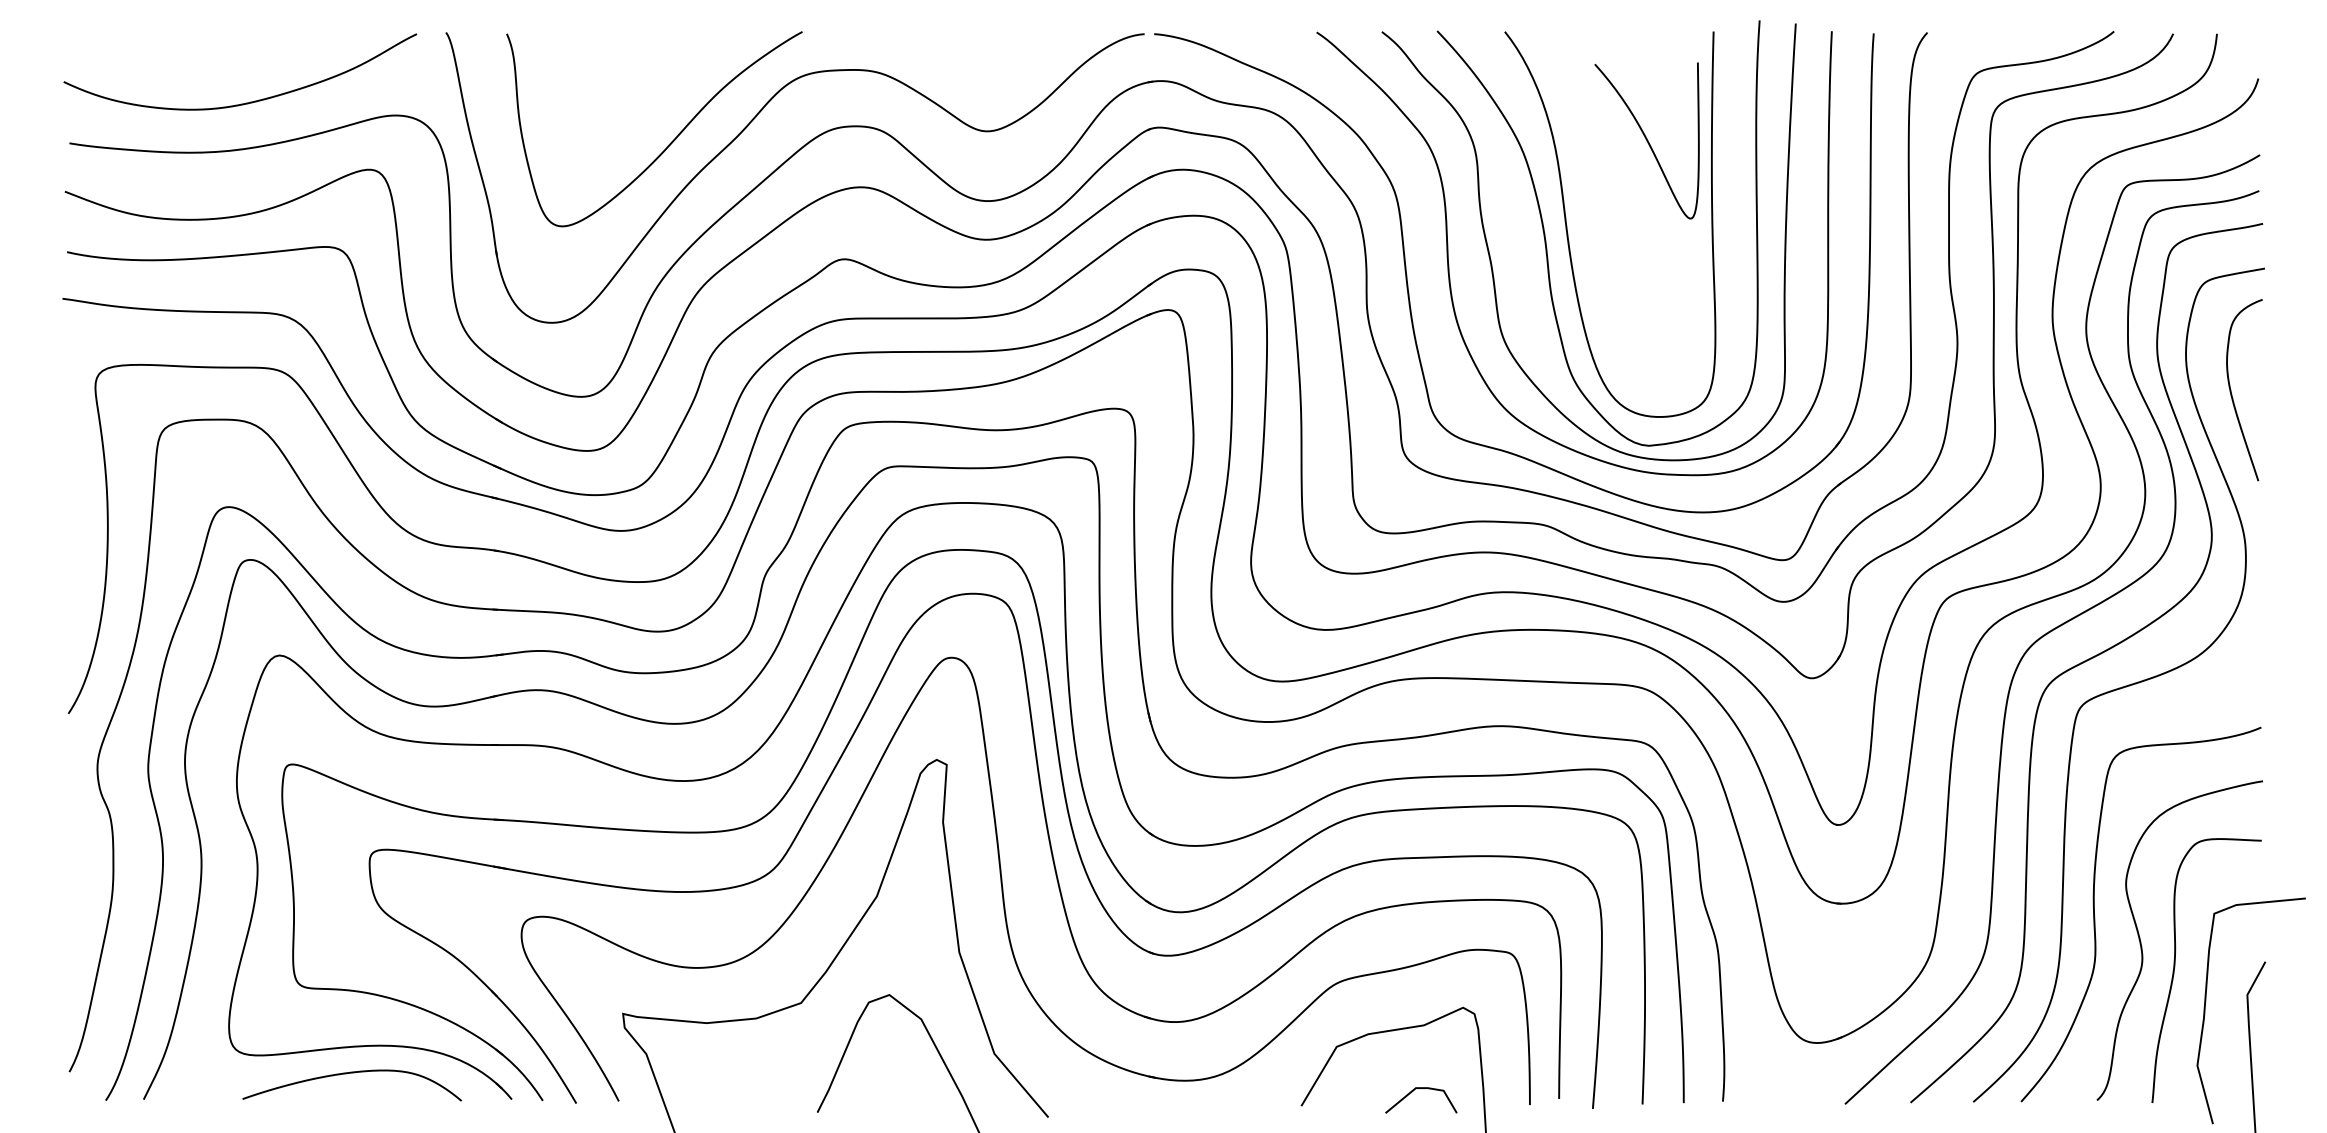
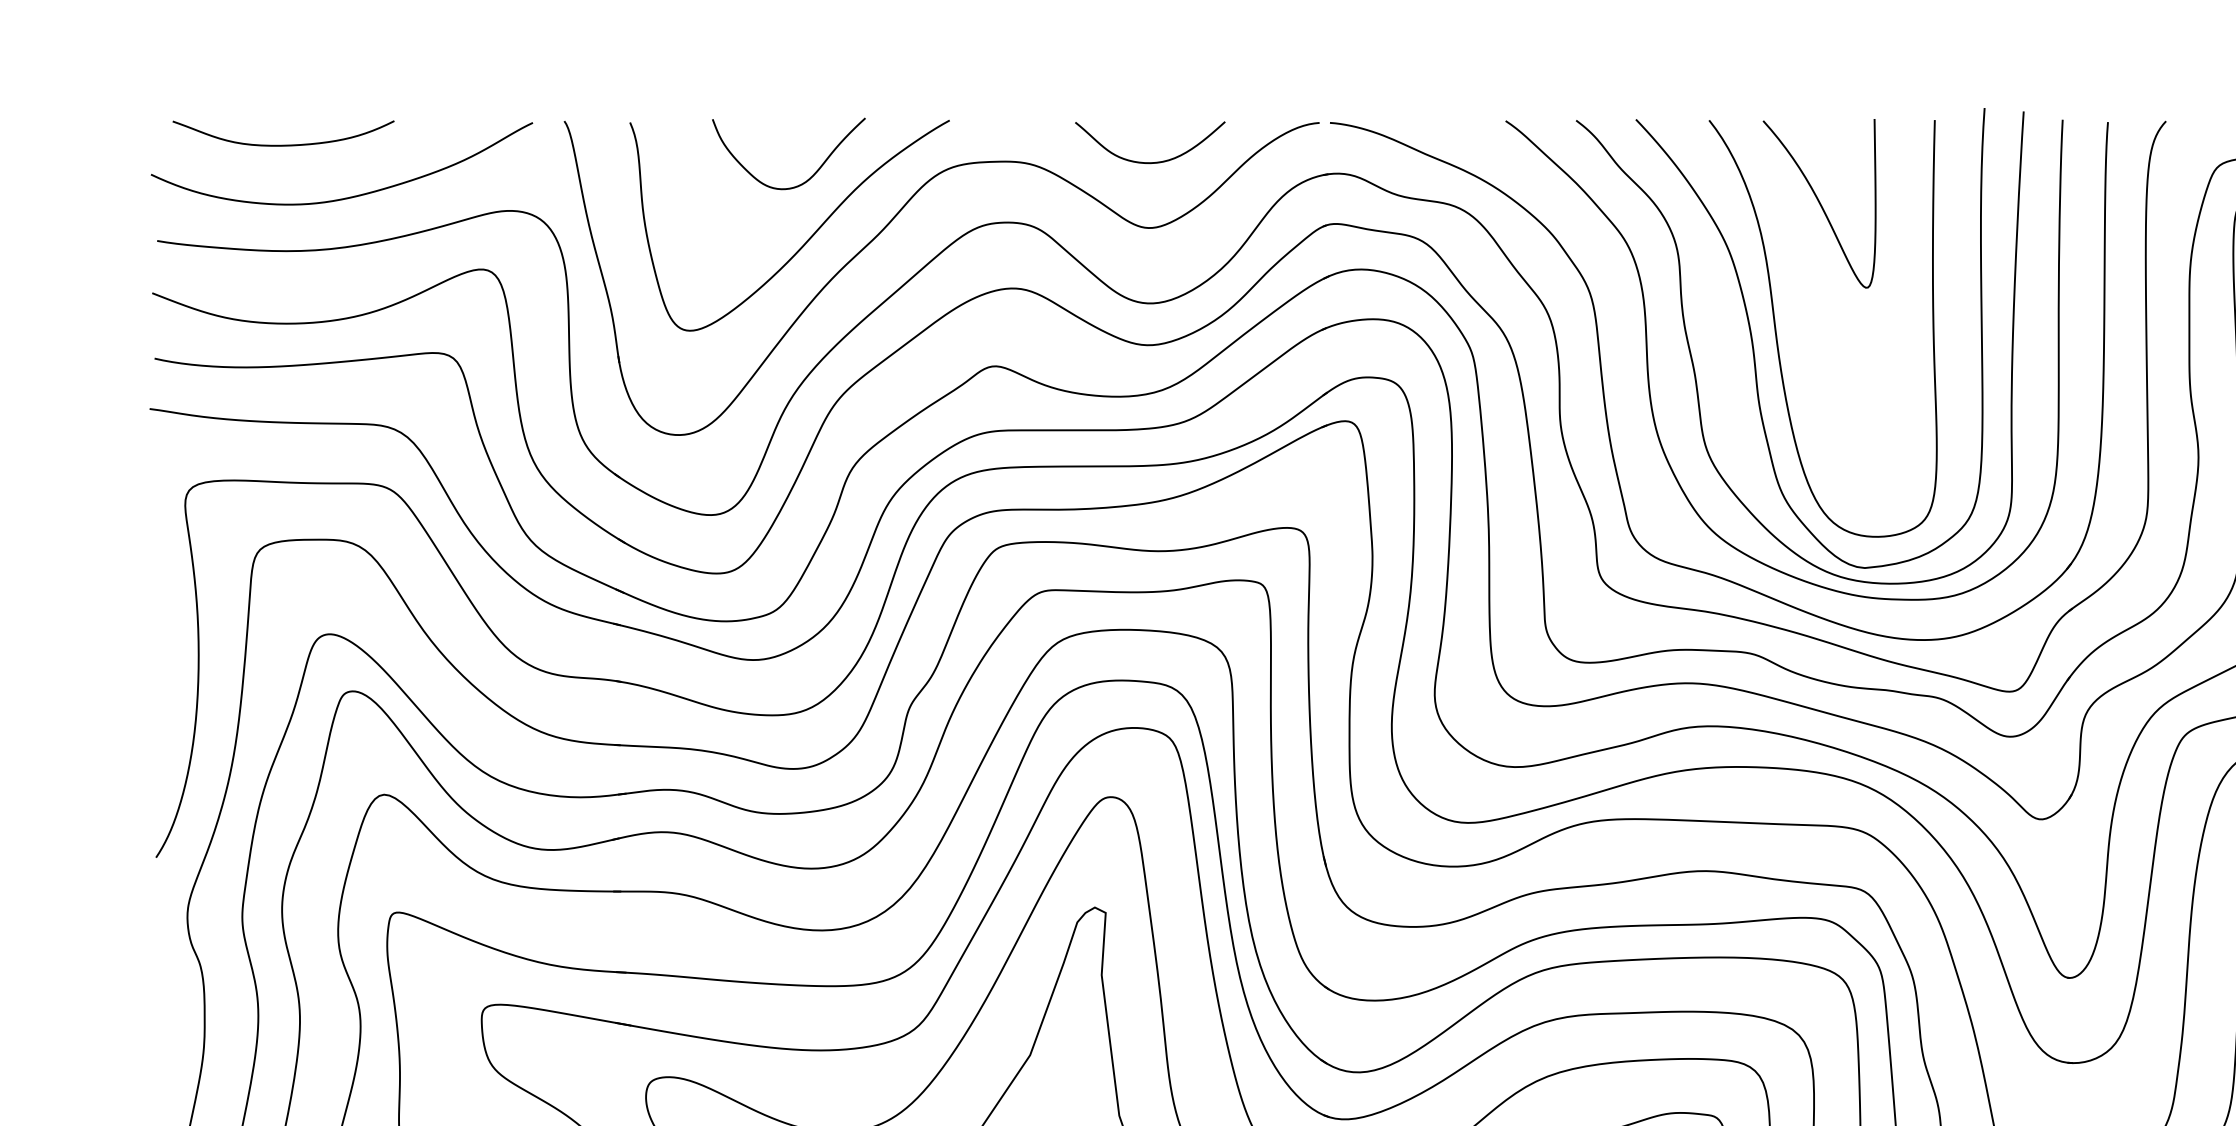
curve: (185, 54) -> (282, 144), added
curve: (987, 70) -> (1149, 162), added
curve: (670, 86) -> (807, 179), added
curve: (1646, 140) -> (1819, 203), moved

